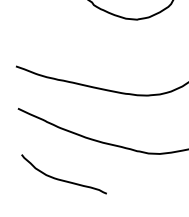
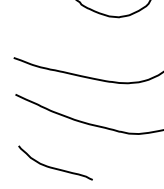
curve: (63, 179) -> (55, 167), moved

